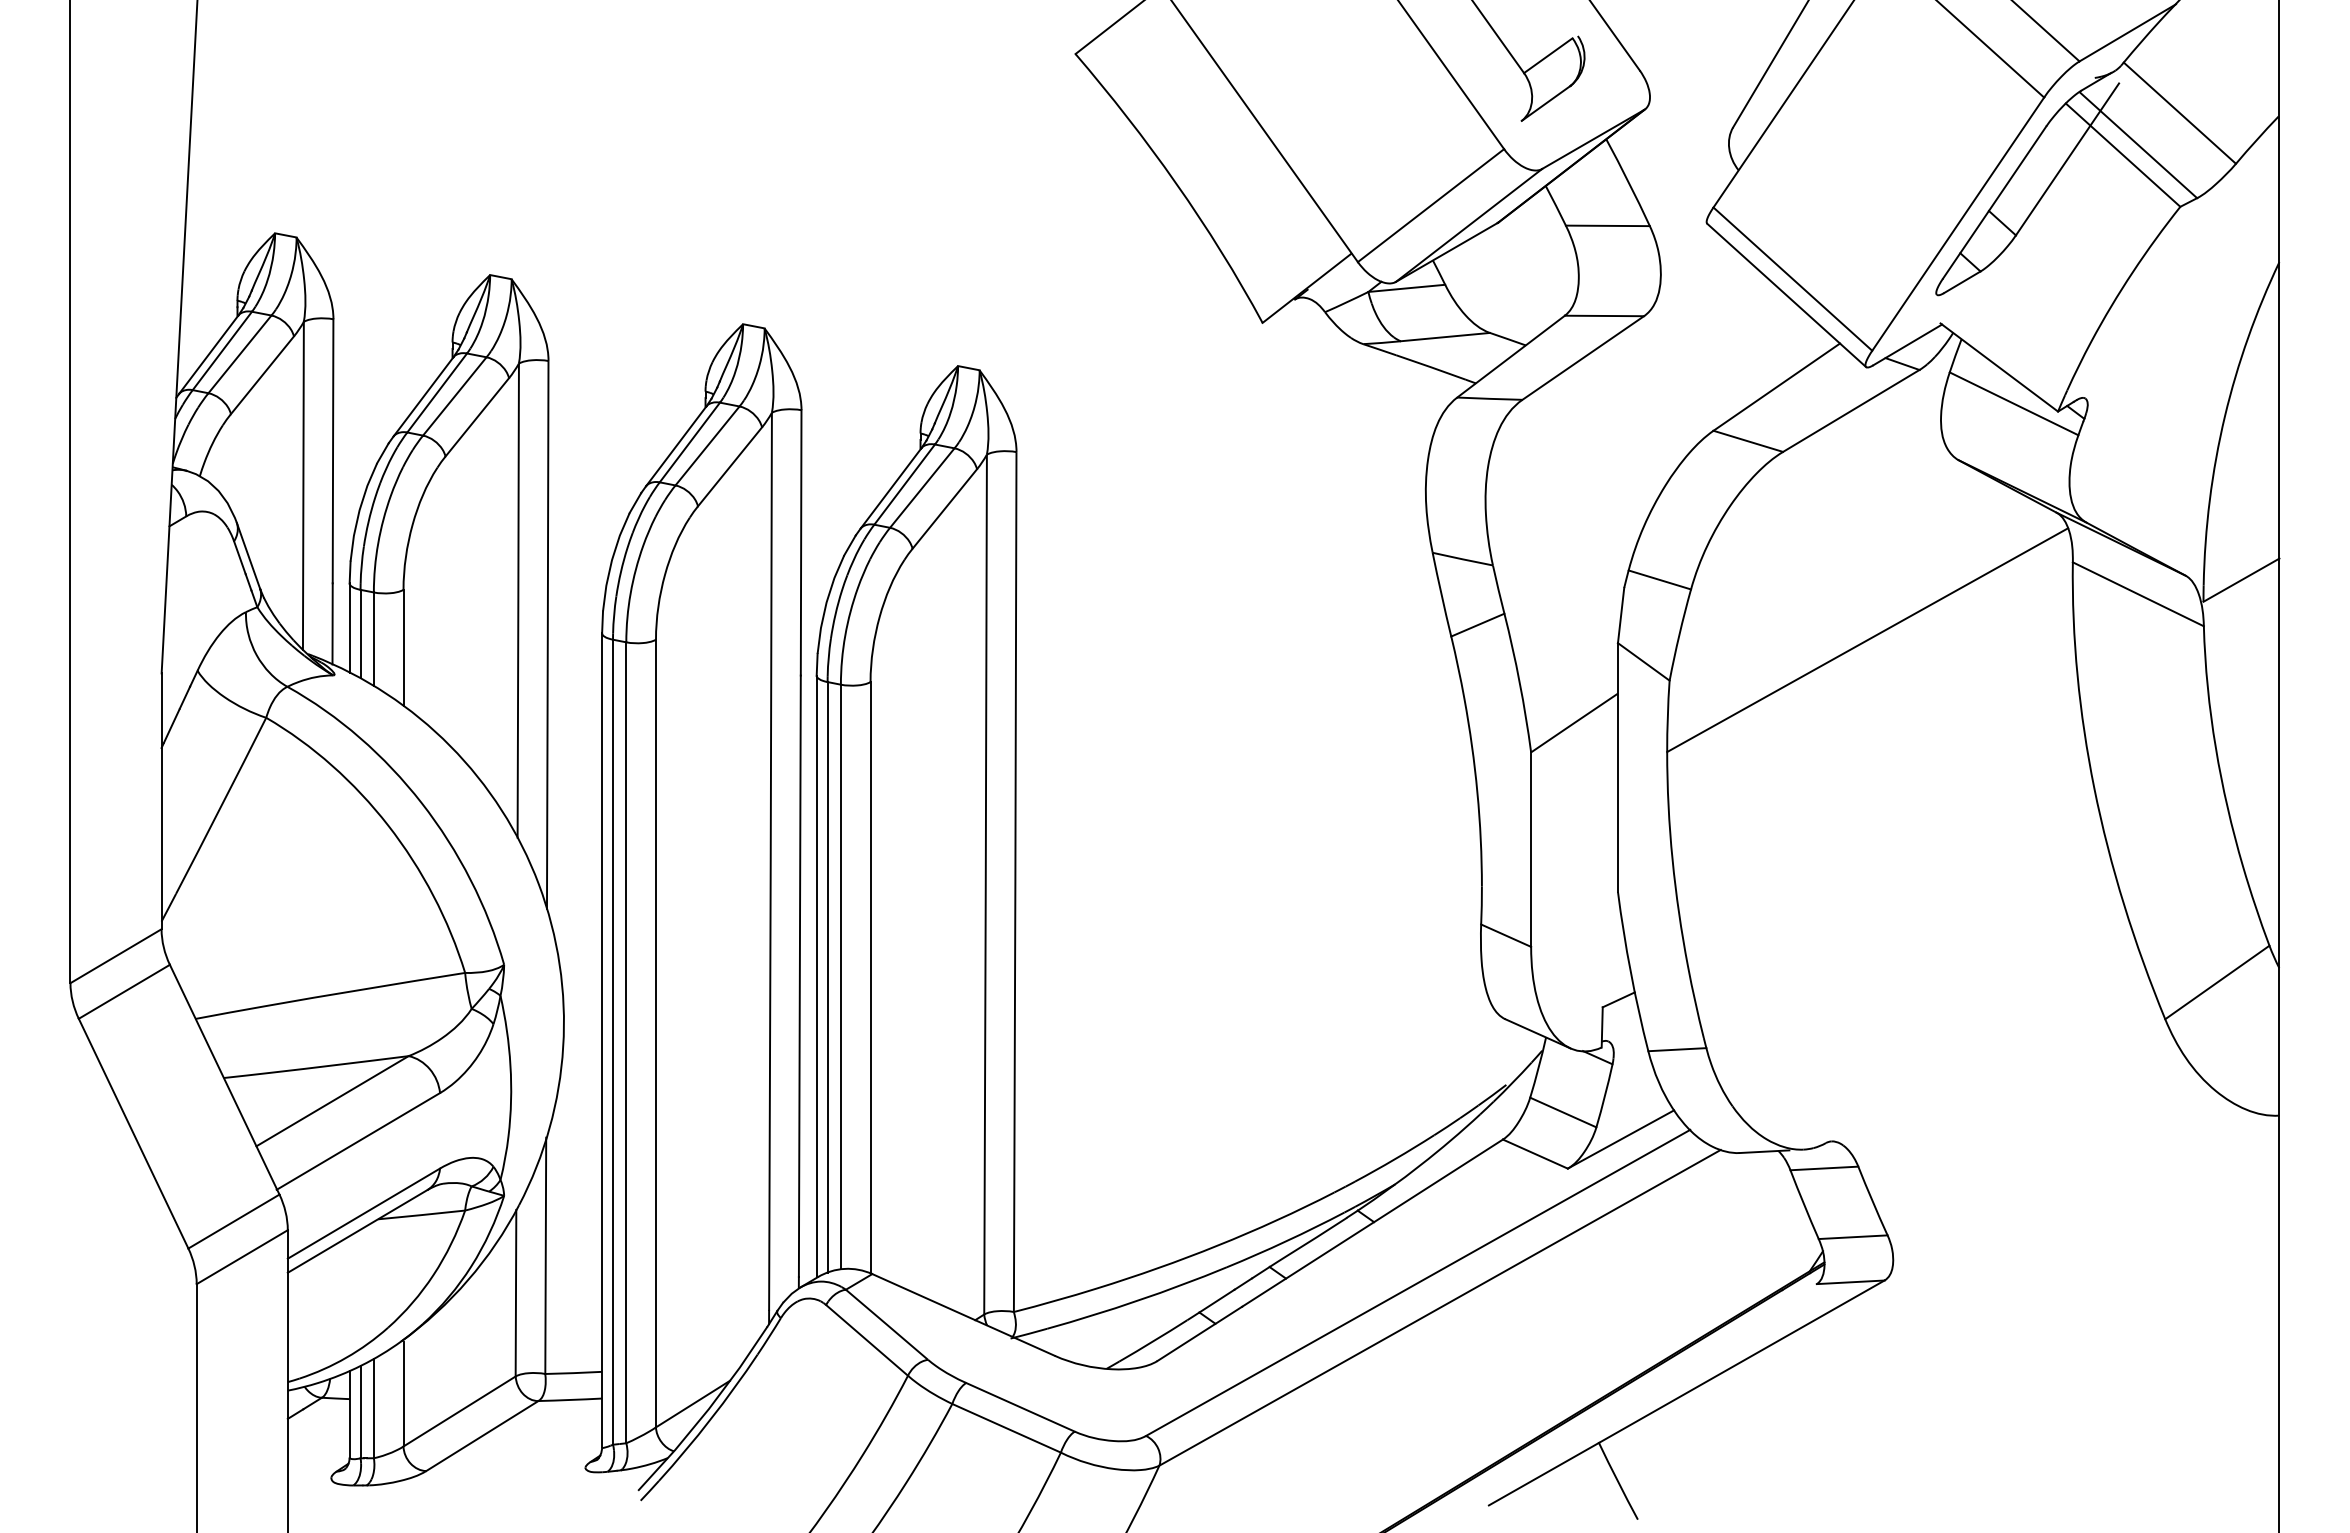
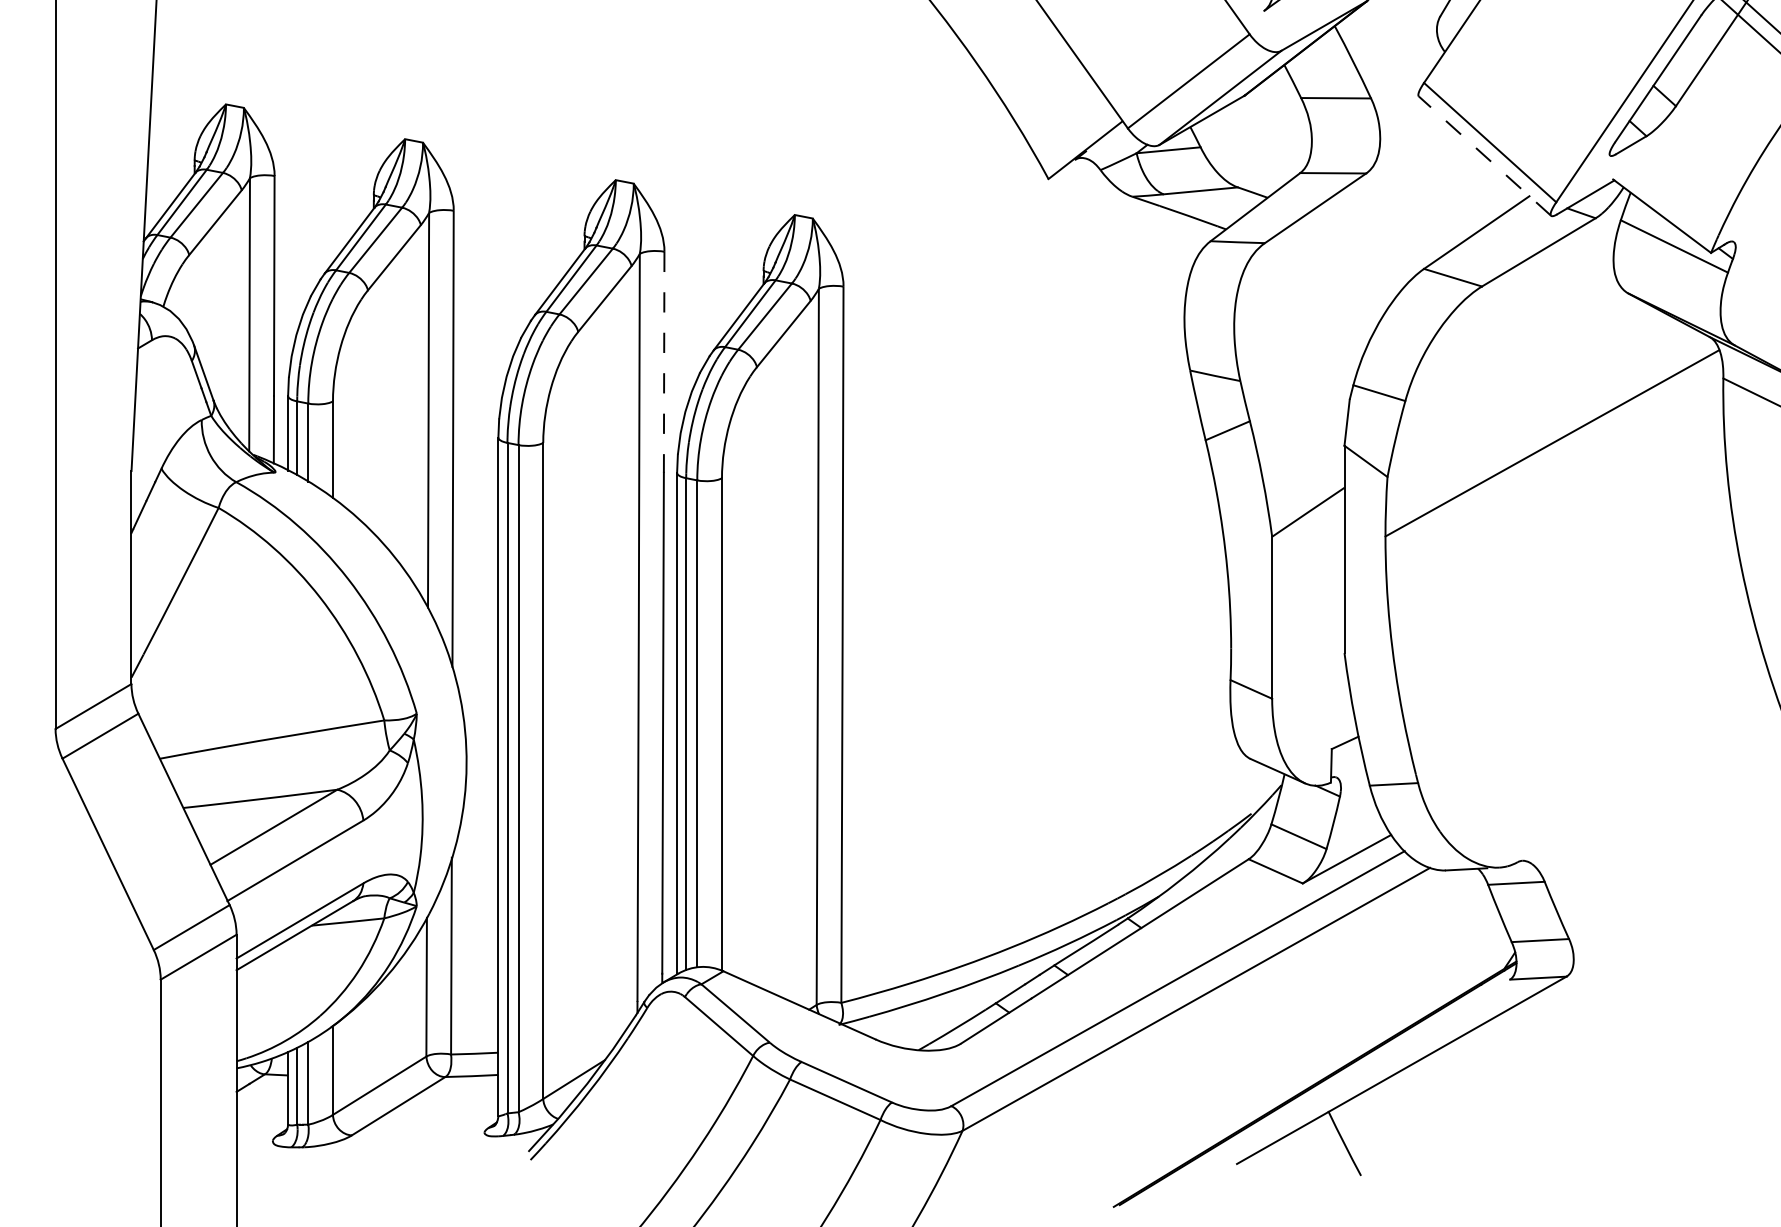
line: (1786, 295) -> (1484, 156), solid -> dashed
line: (801, 542) -> (664, 361), solid -> dashed

